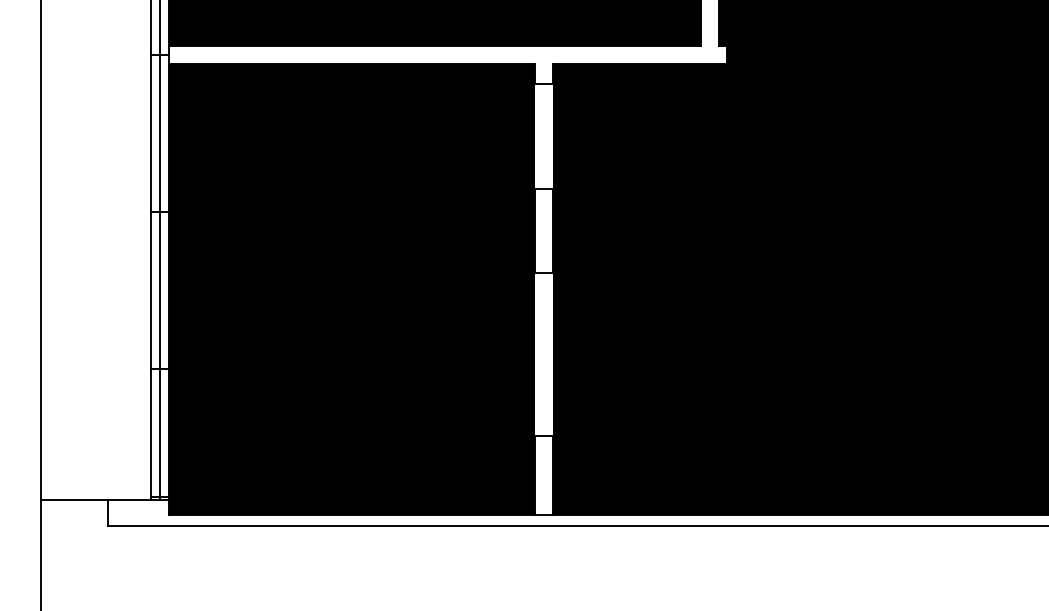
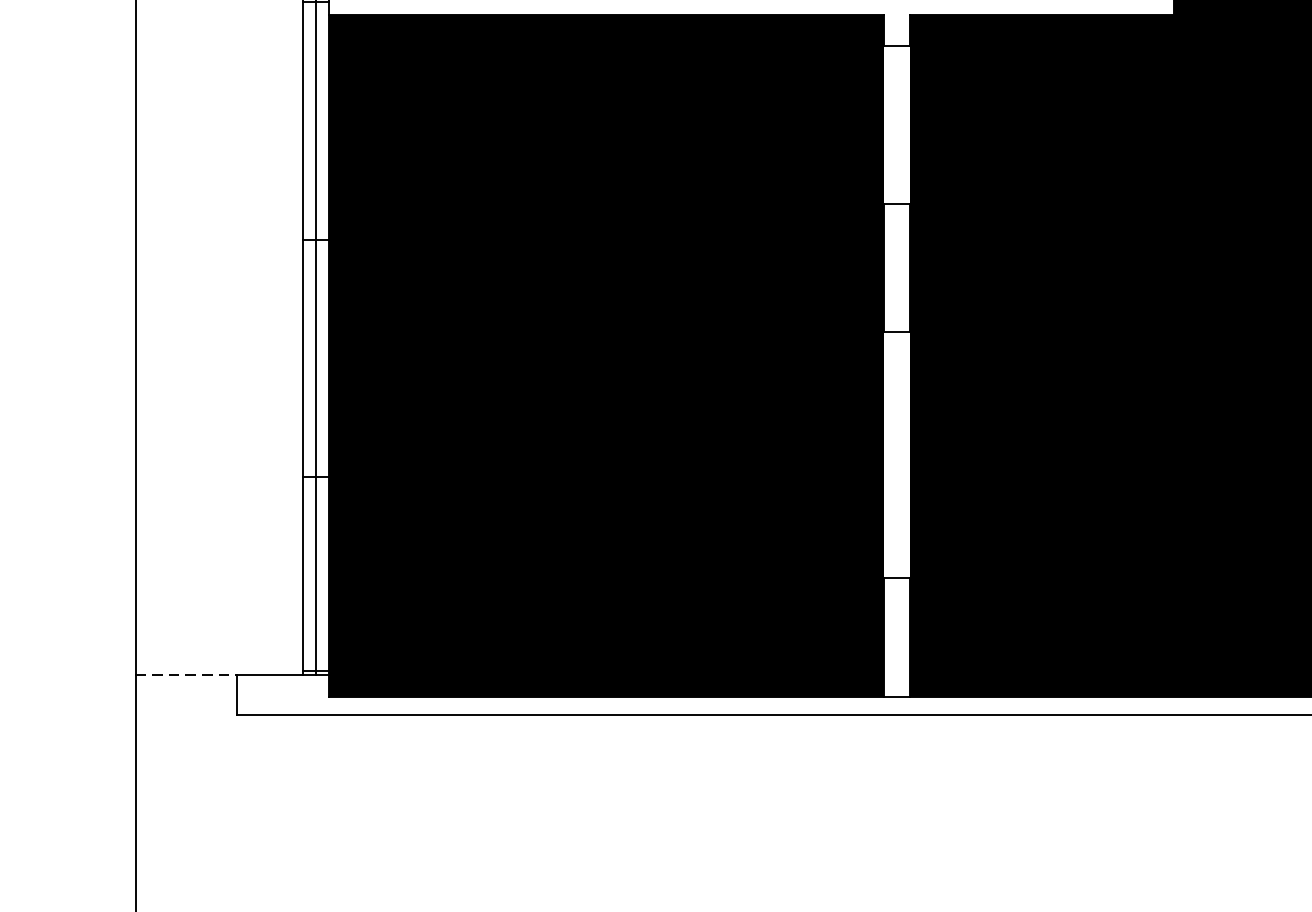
line: (74, 500) -> (186, 675), solid -> dashed

